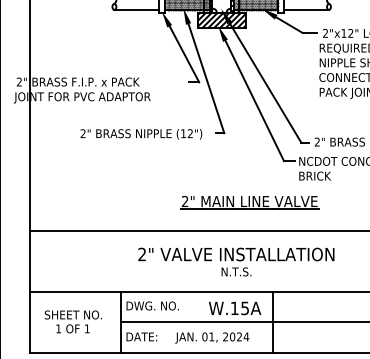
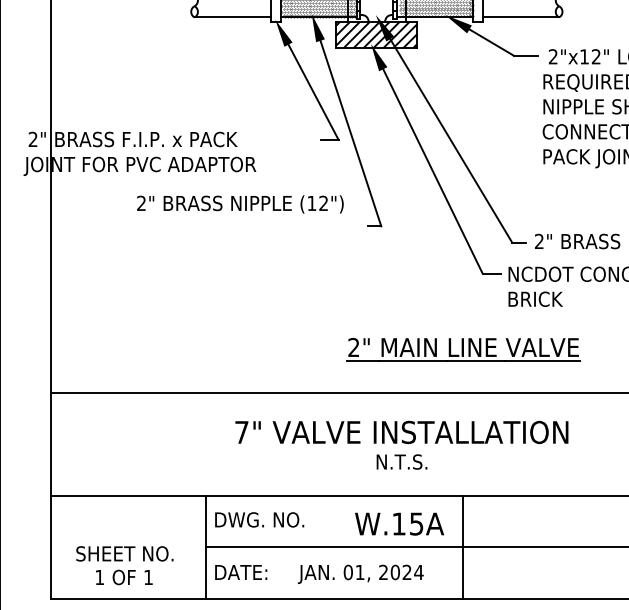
text: (141, 134) -> (240, 204), moved
part: (249, 202) -> (463, 349), moved
text: (141, 254) -> (240, 432), 2" -> 7"
text: (72, 321) -> (123, 564), moved

